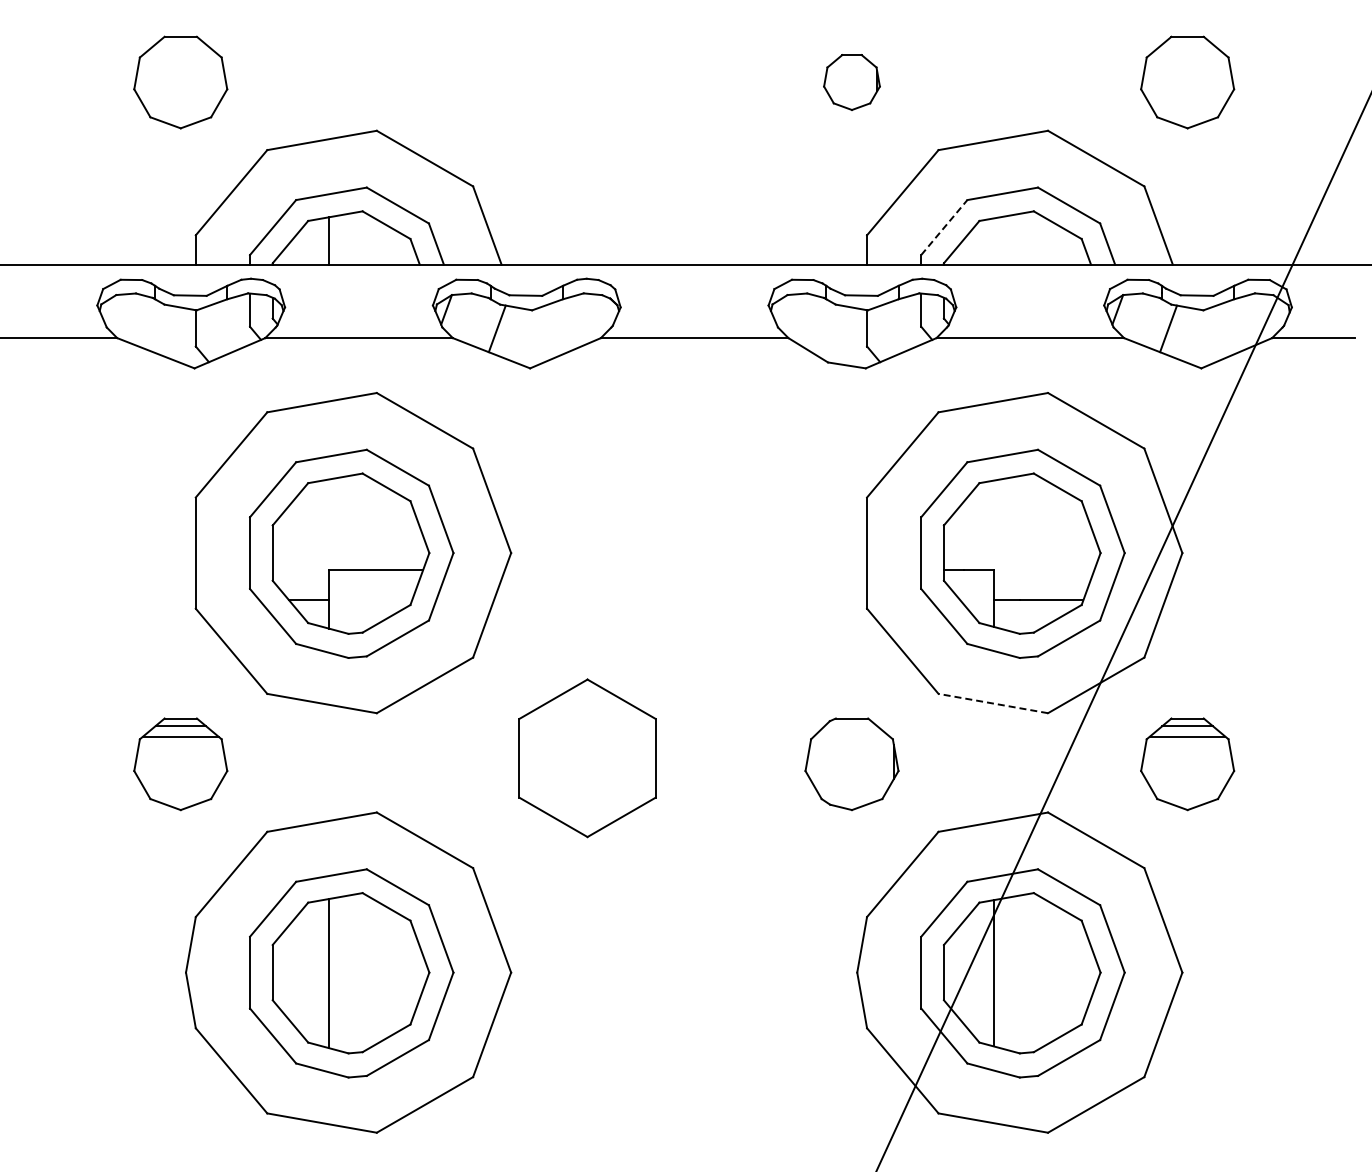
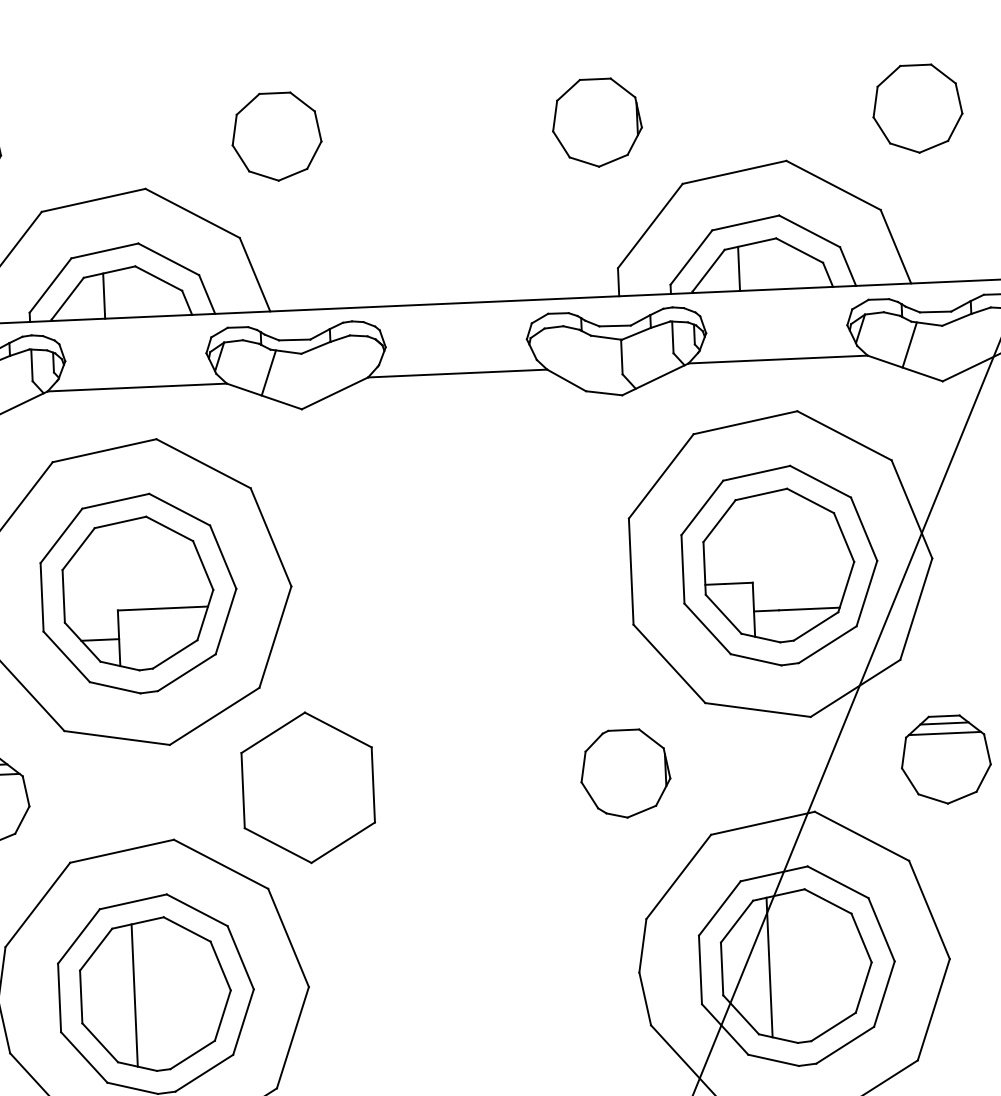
part: (515, 82) -> (275, 136), added
part: (851, 82) -> (596, 122), size x1.67
line: (944, 227) -> (691, 257), dashed -> solid
line: (993, 241) -> (738, 268), added
line: (993, 703) -> (758, 709), dashed -> solid
part: (587, 758) -> (308, 787), moved

